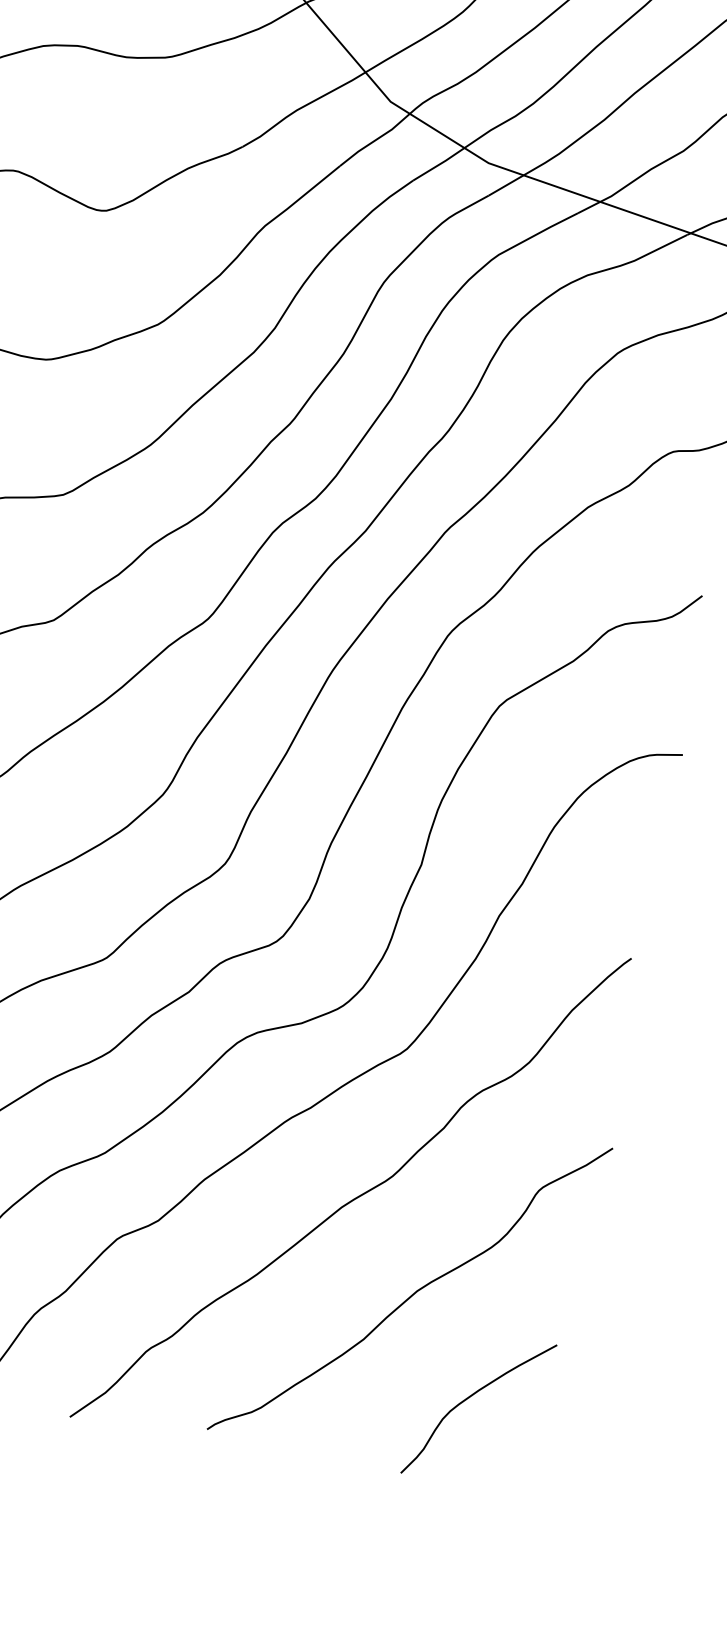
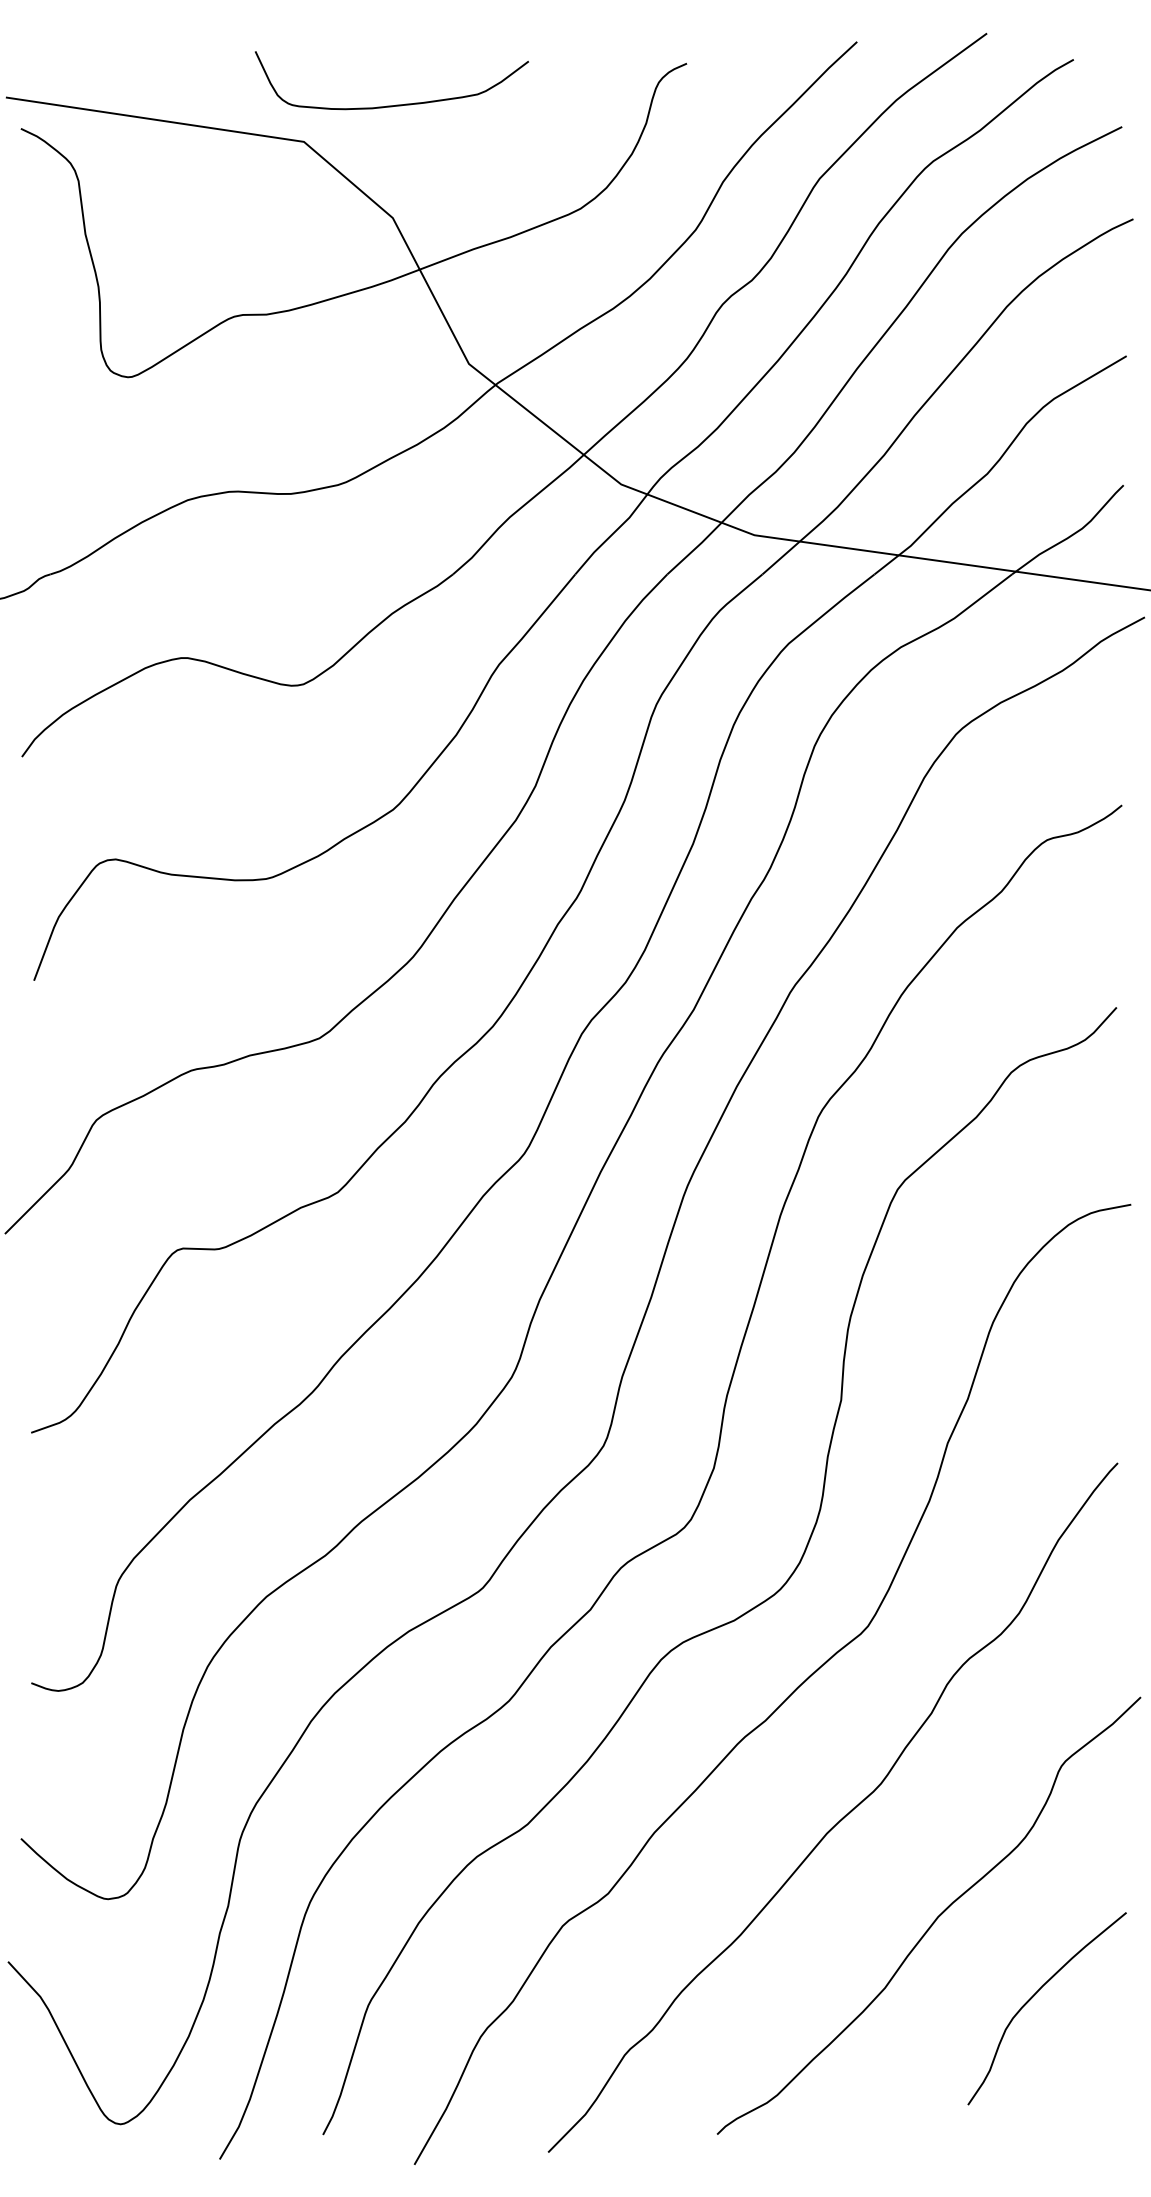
curve: (470, 1397) -> (1034, 1996), moved

